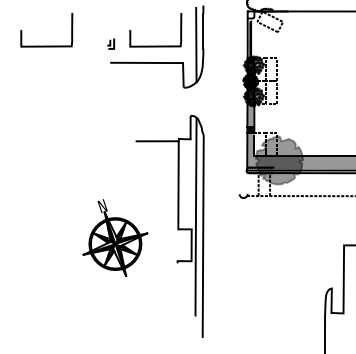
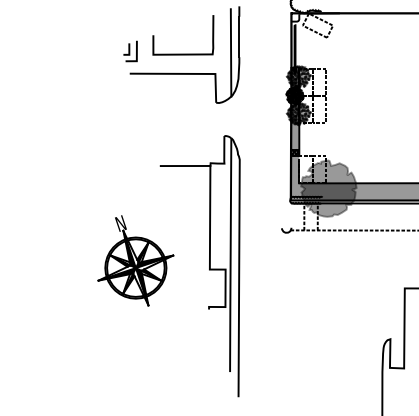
part: (110, 43) -> (130, 51), size x1.67
curve: (46, 45) -> (54, 53), removed
part: (115, 237) -> (136, 260), moved

